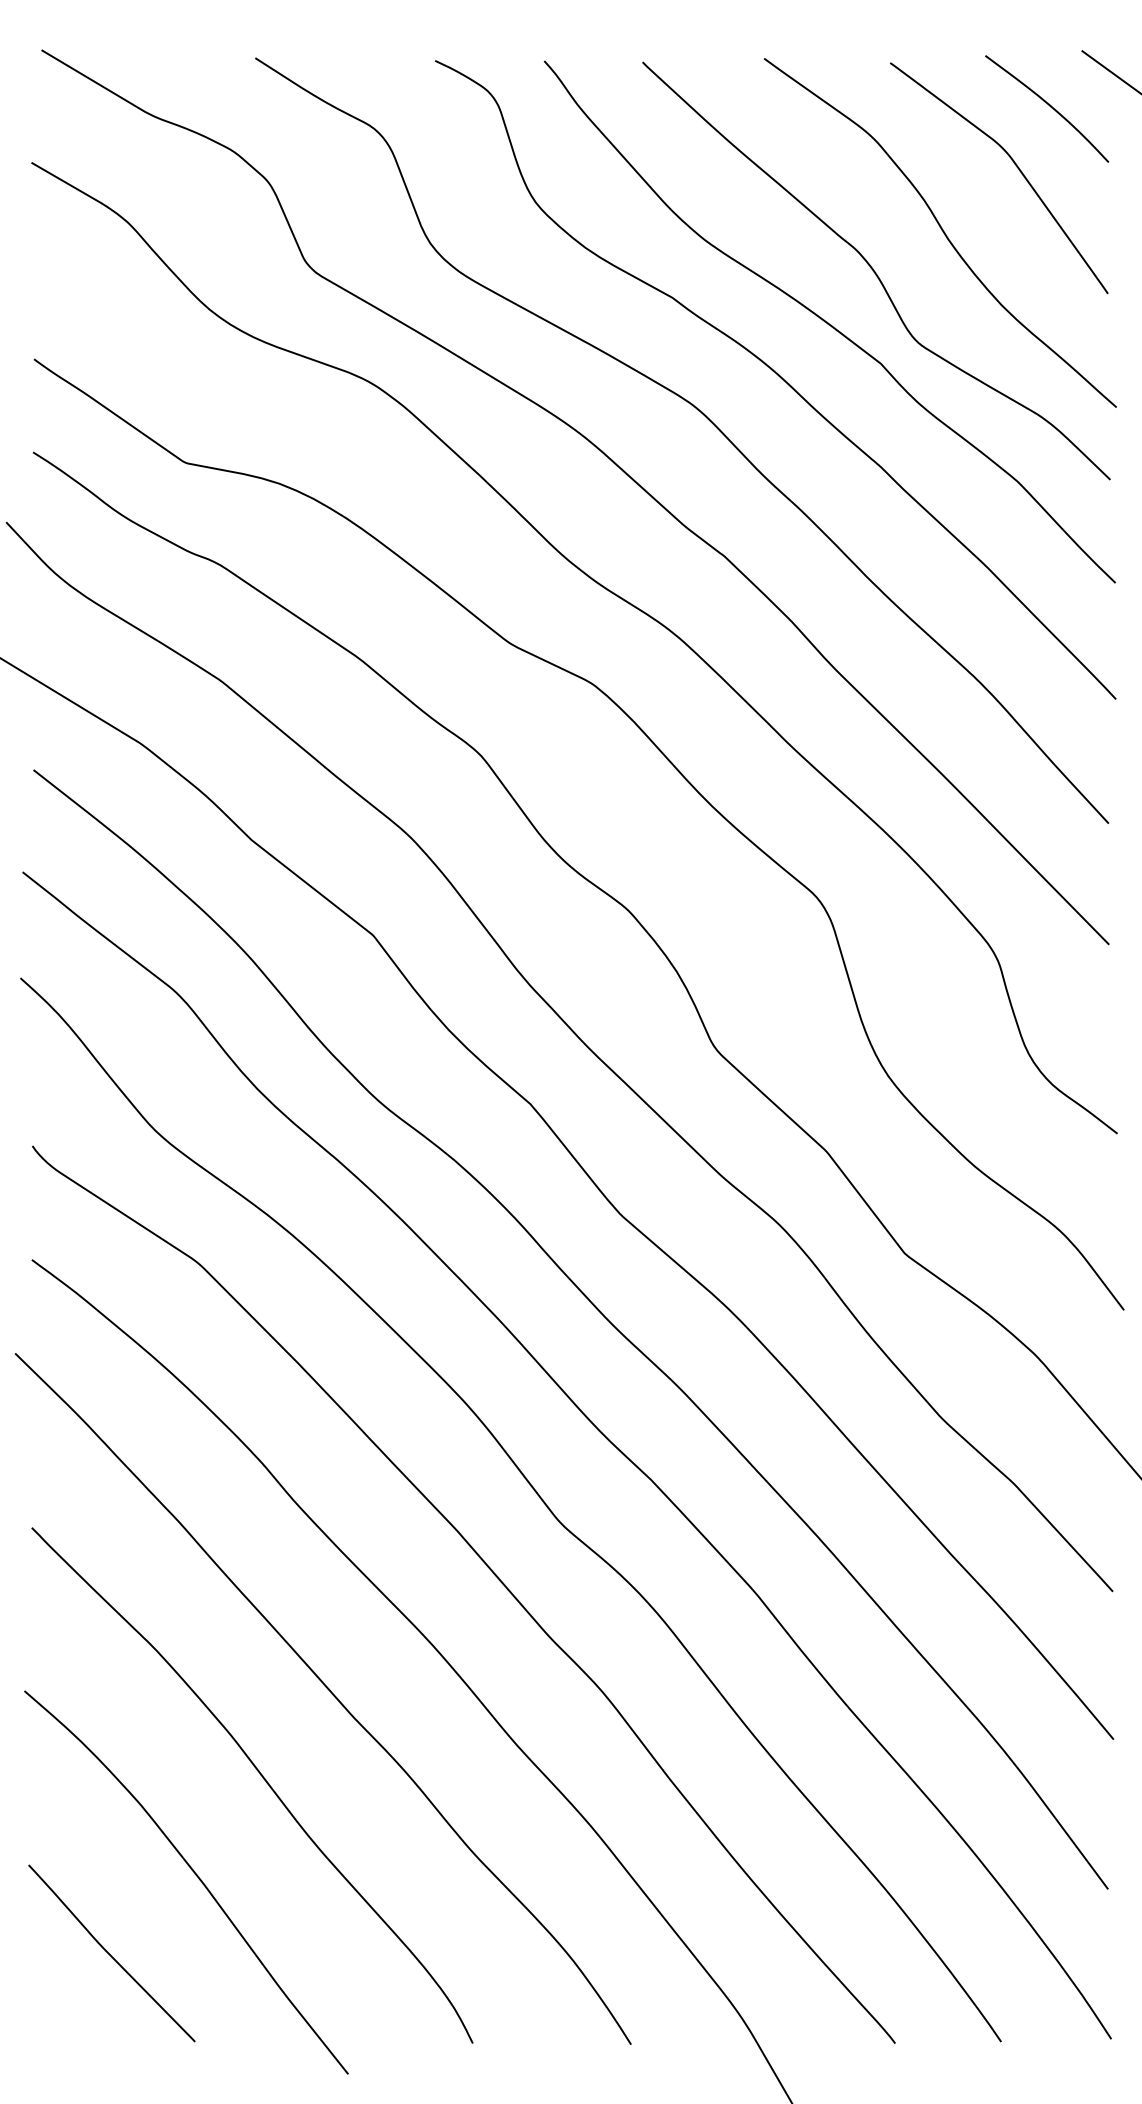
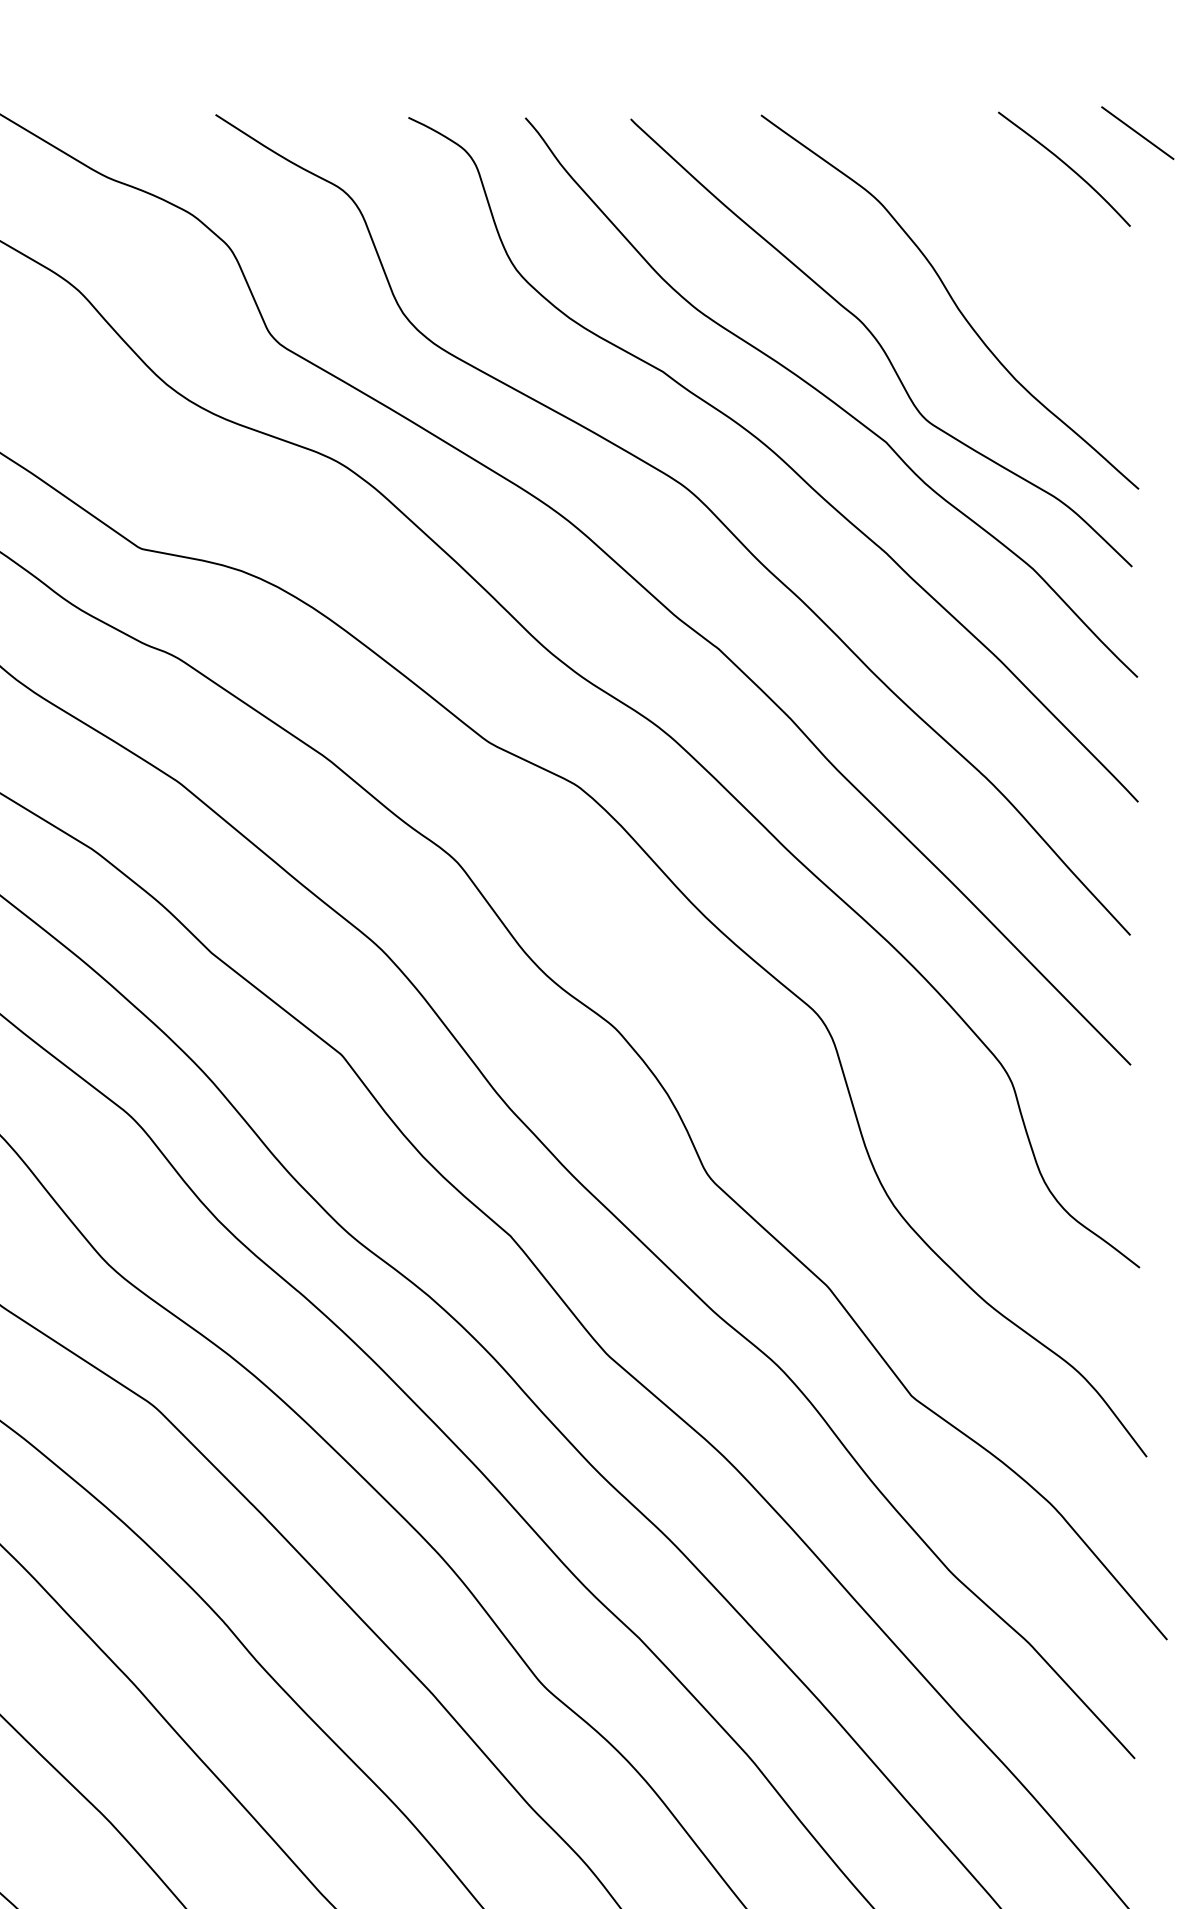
curve: (1016, 167) -> (1031, 232), removed

